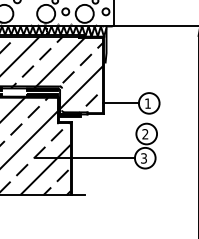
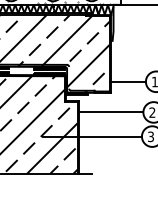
line: (103, 134) -> (110, 112), added

